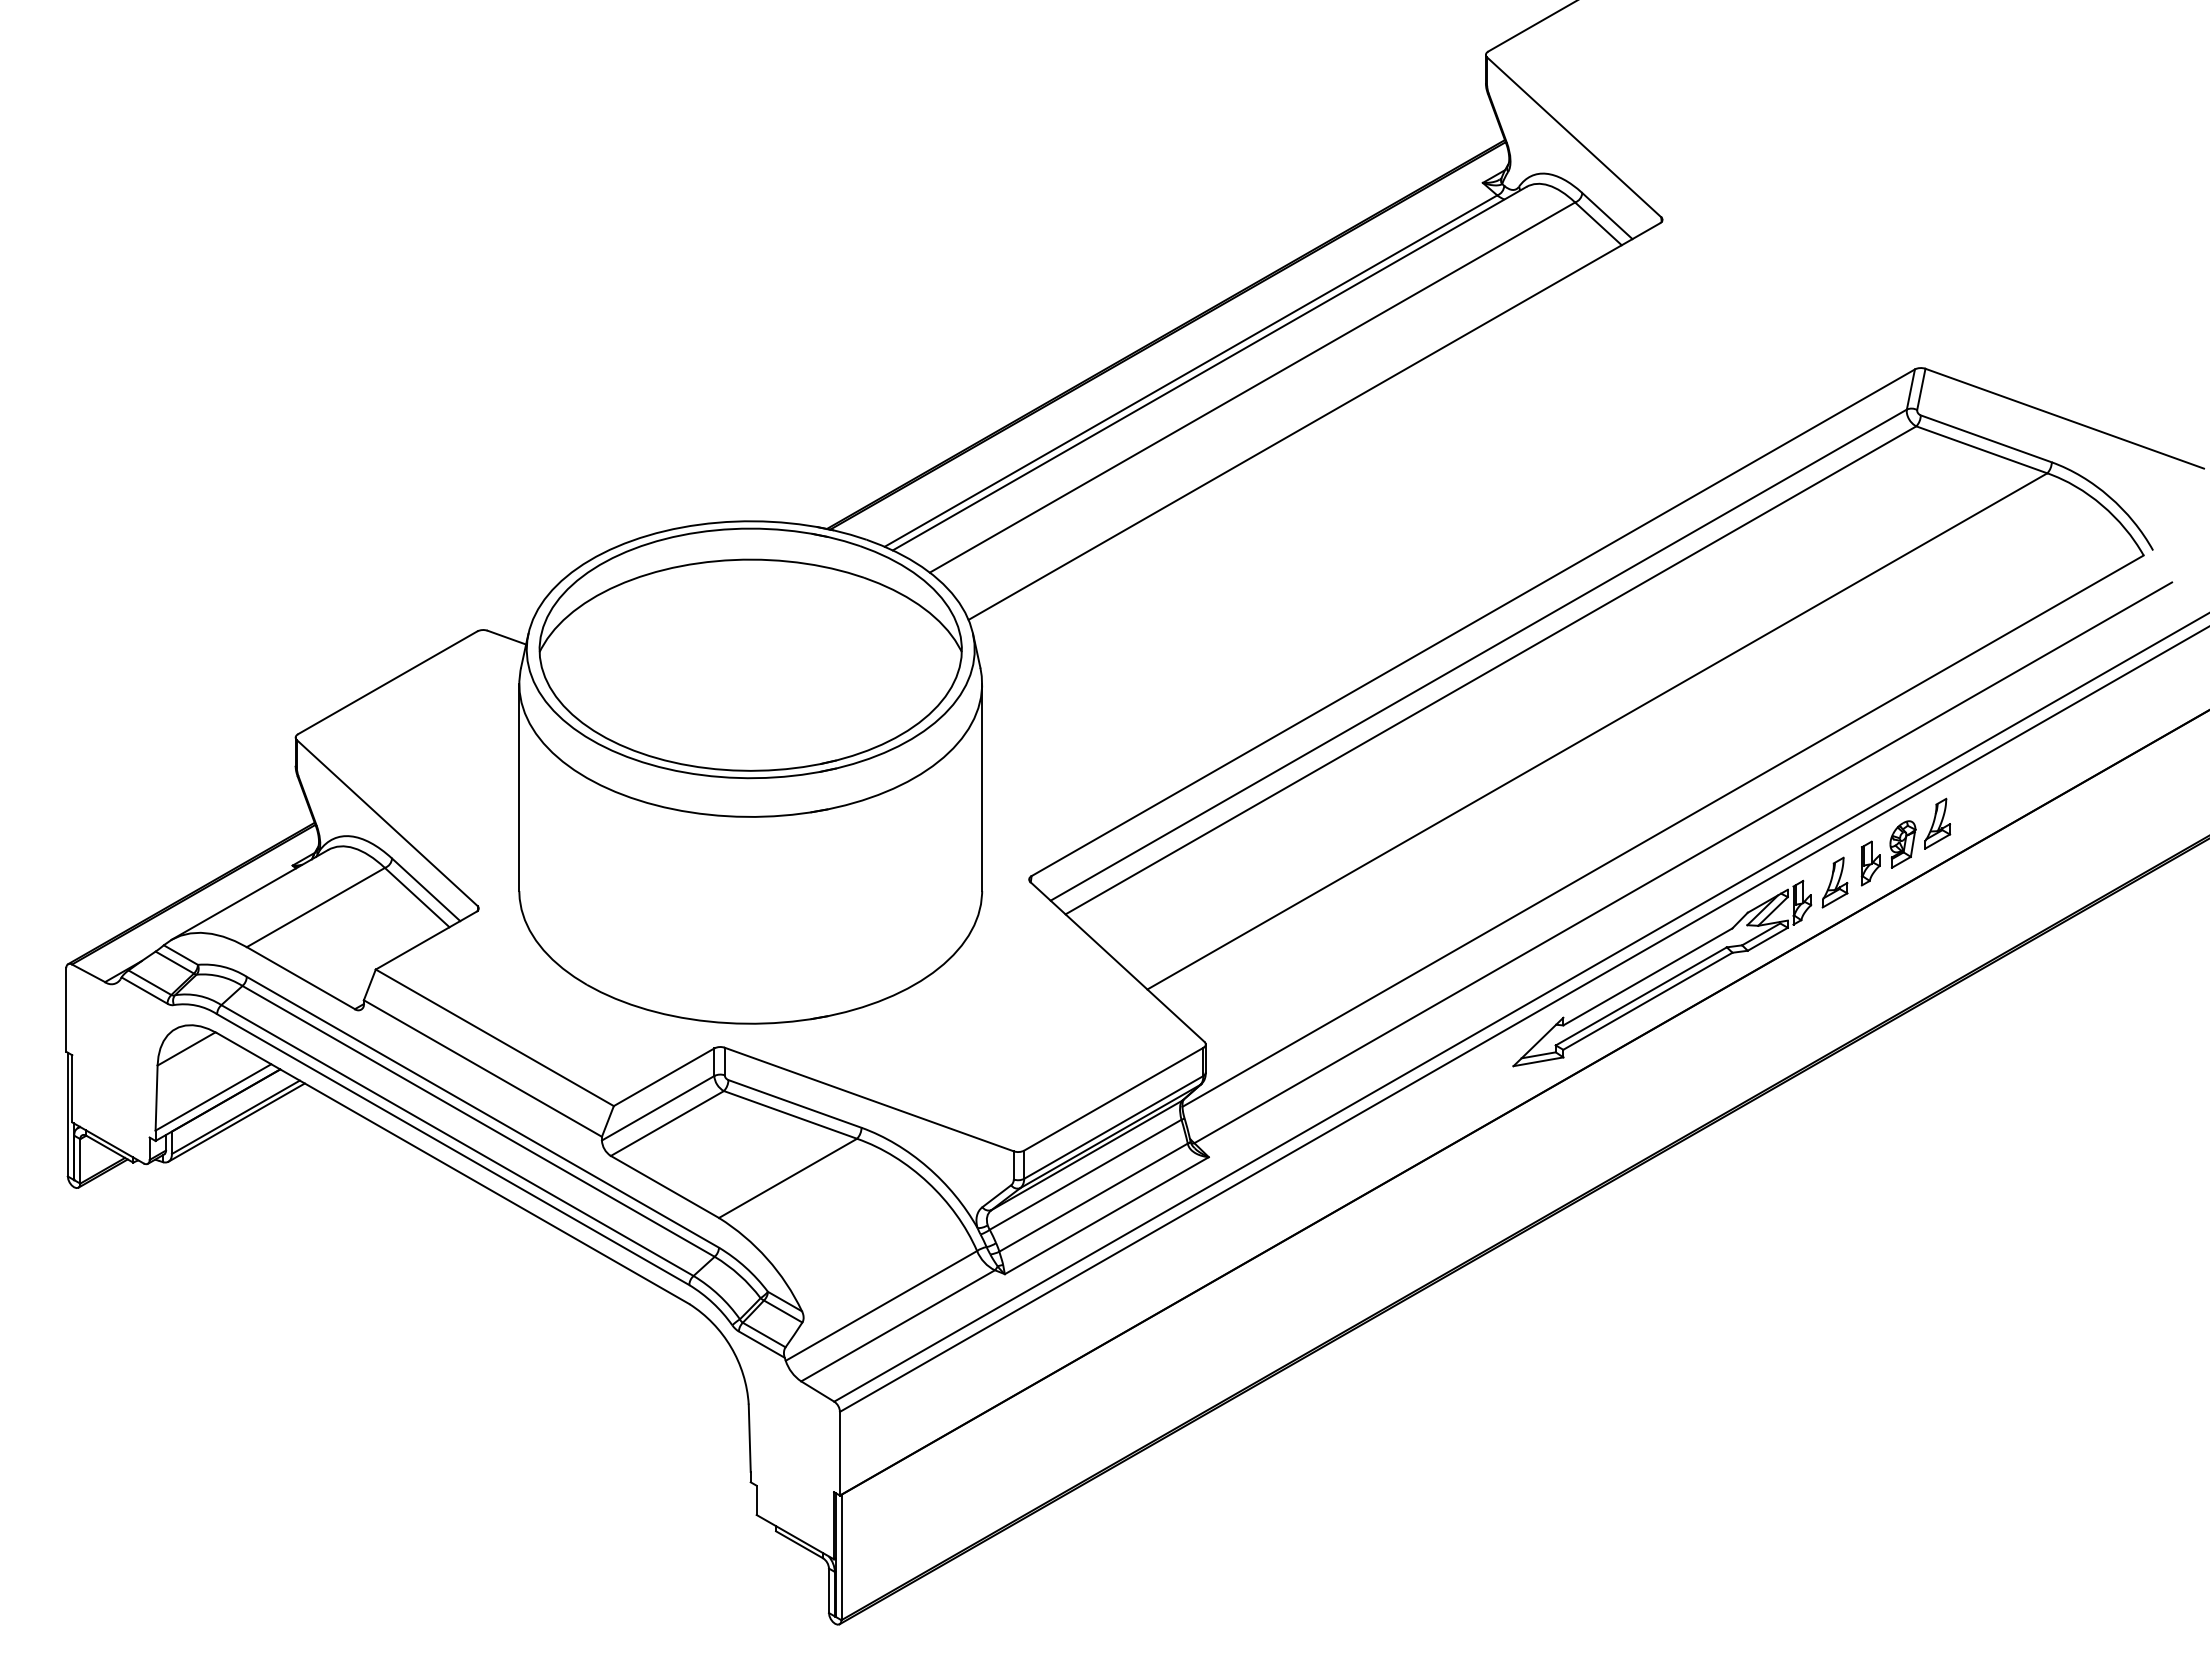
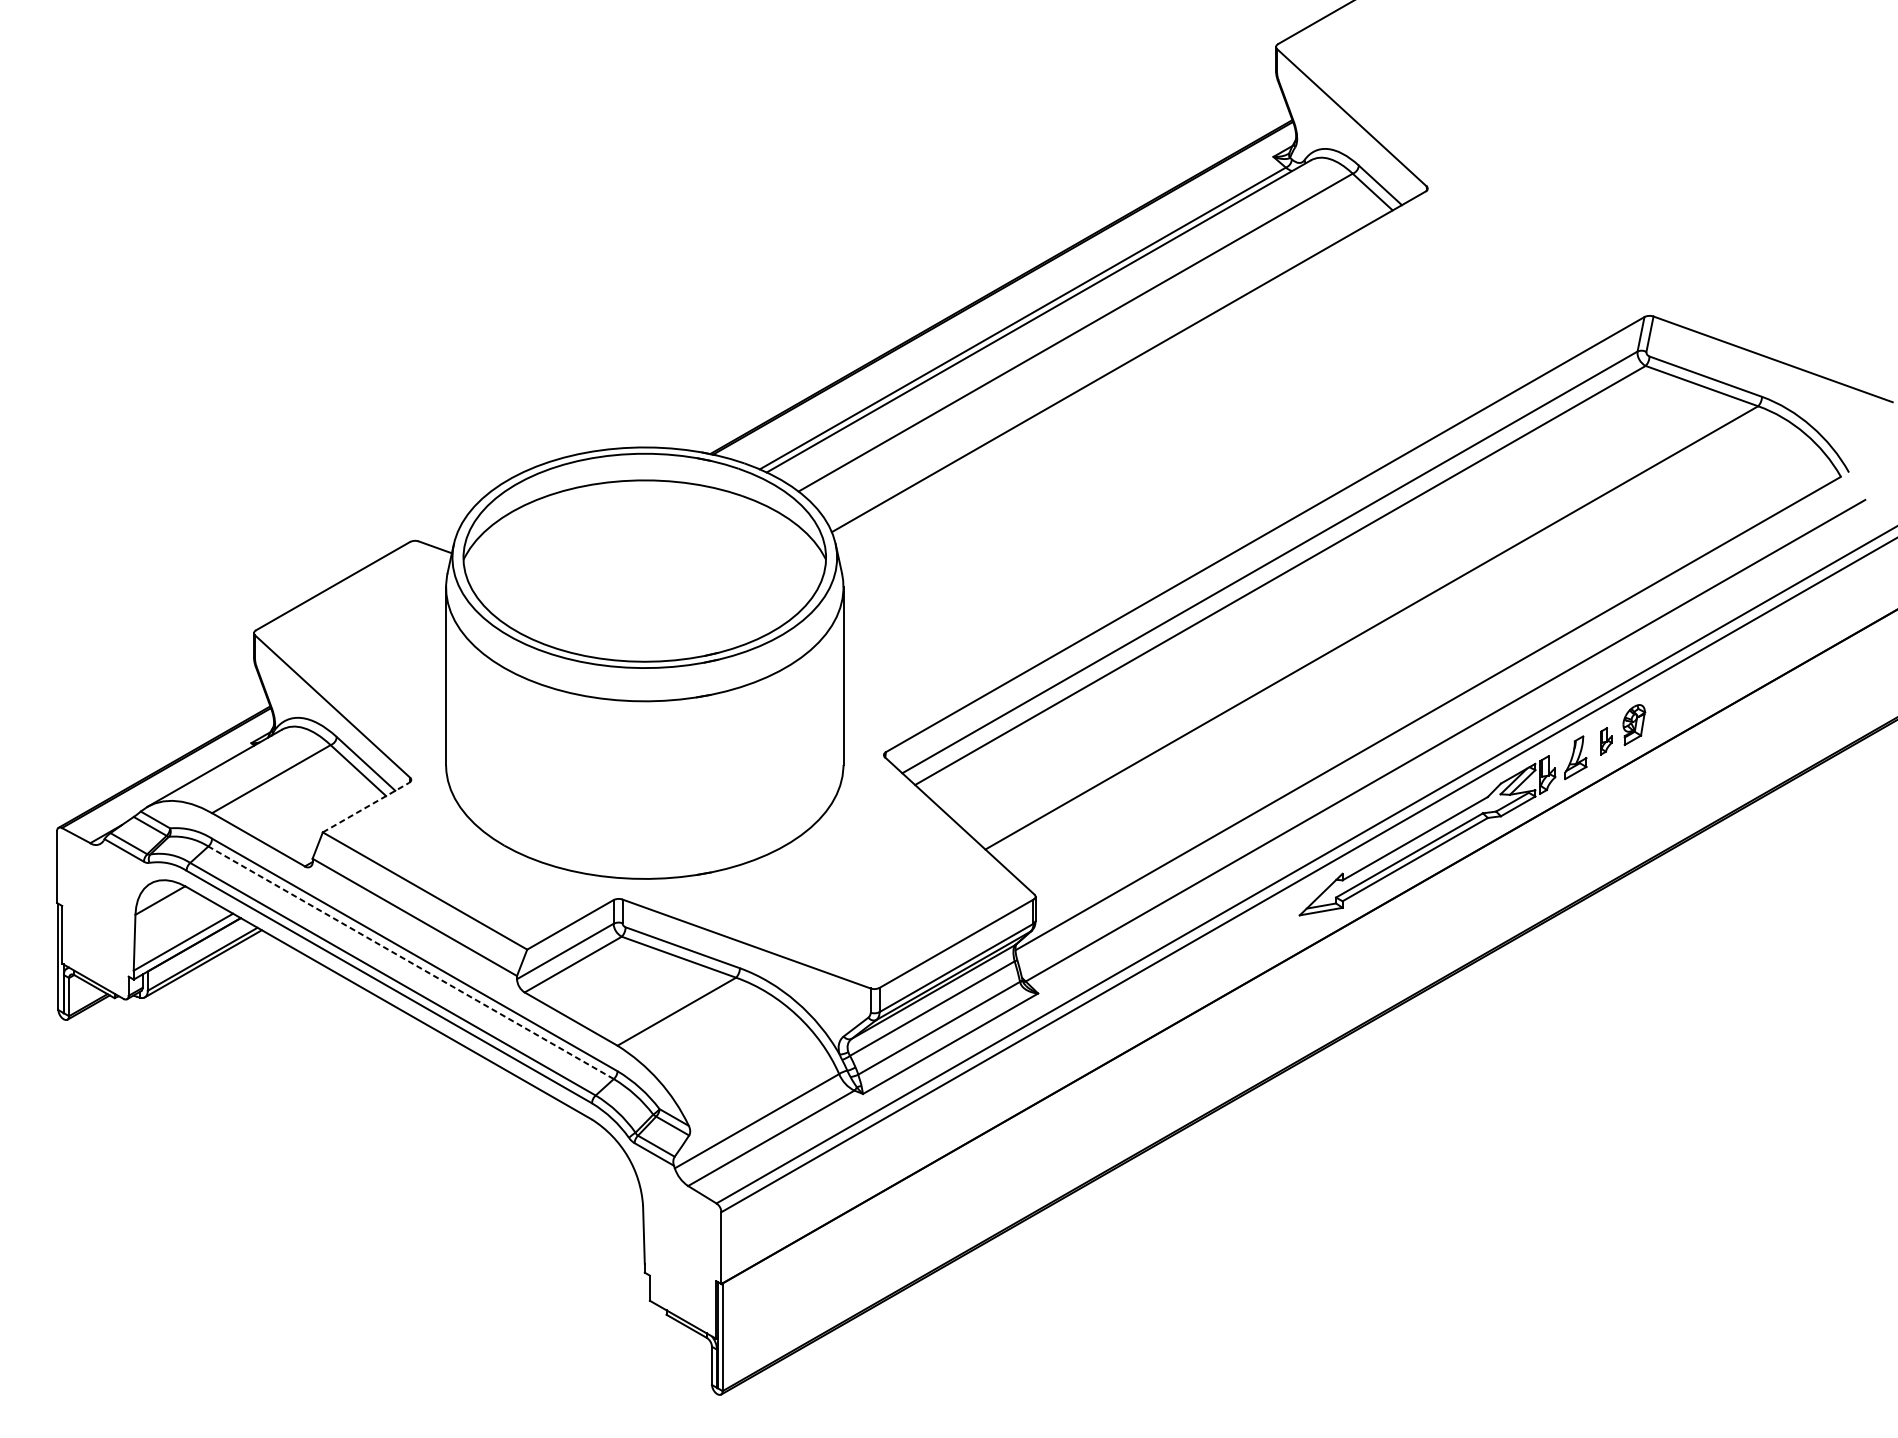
part: (1937, 823) -> (1663, 706), removed
part: (1870, 863) -> (1606, 741), size x0.7
line: (426, 940) -> (366, 807), solid -> dashed
line: (478, 1121) -> (411, 962), solid -> dashed

